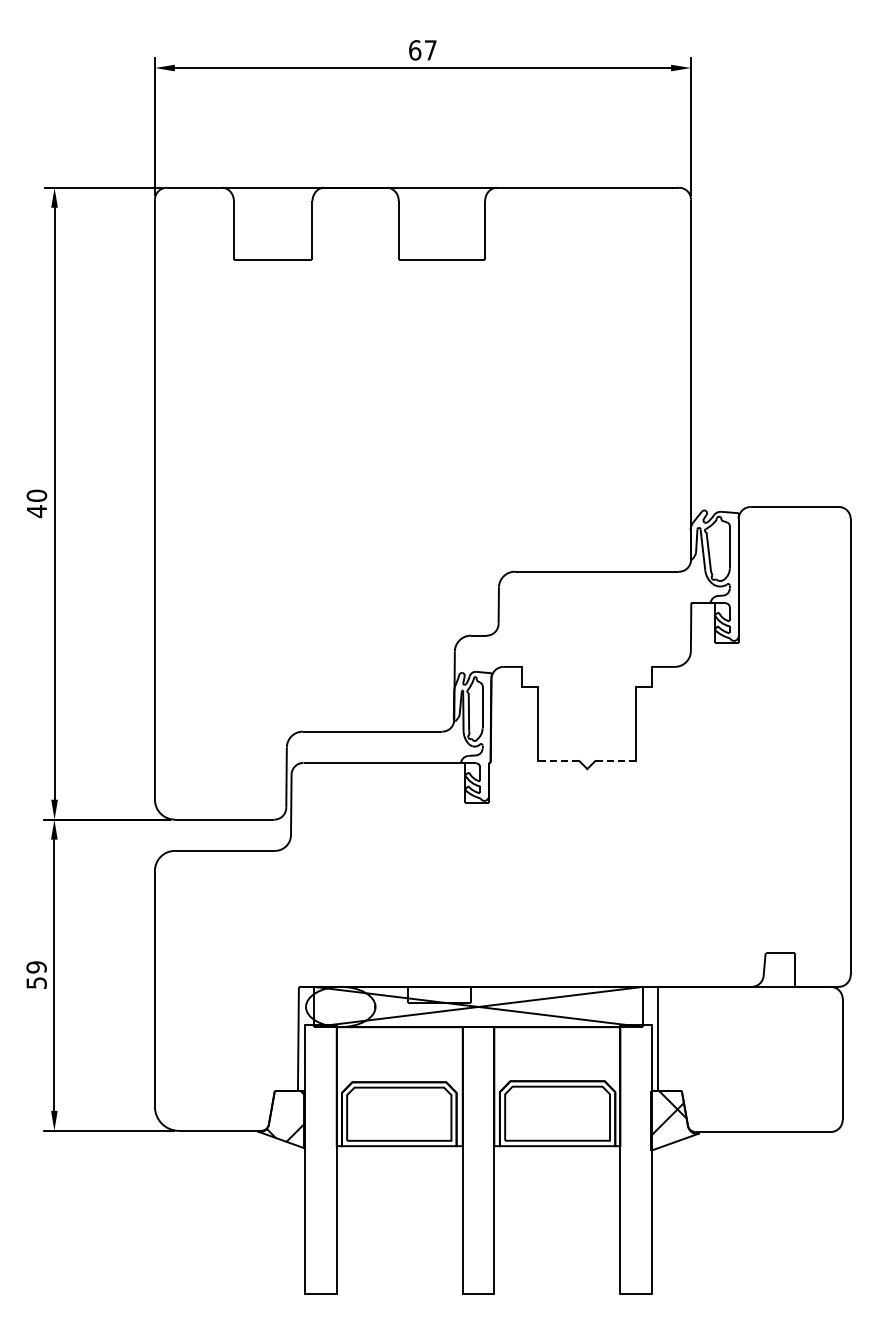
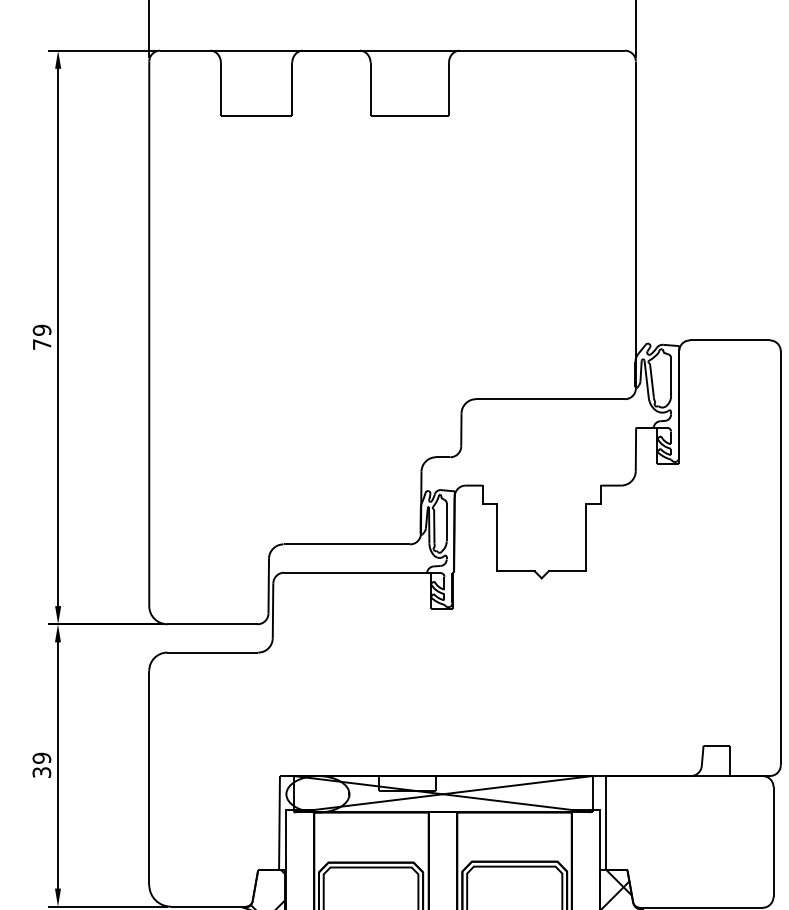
text: (36, 503) -> (41, 337), 40 -> 79
line: (558, 761) -> (515, 571), dashed -> solid
line: (615, 761) -> (567, 571), dashed -> solid
text: (36, 982) -> (41, 772), 59 -> 39

